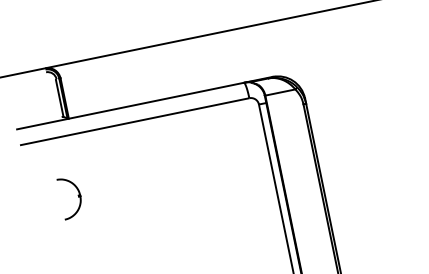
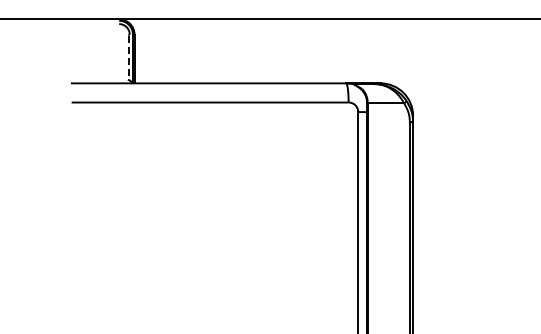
line: (59, 99) -> (128, 58), solid -> dashed
part: (78, 196) -> (127, 175), removed

